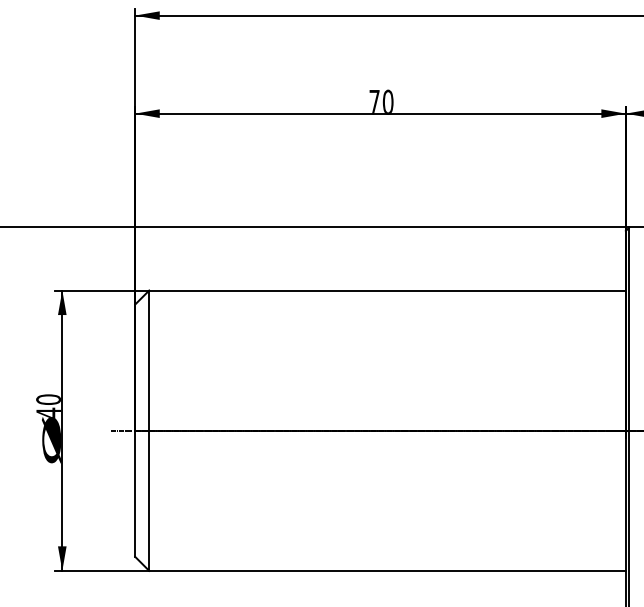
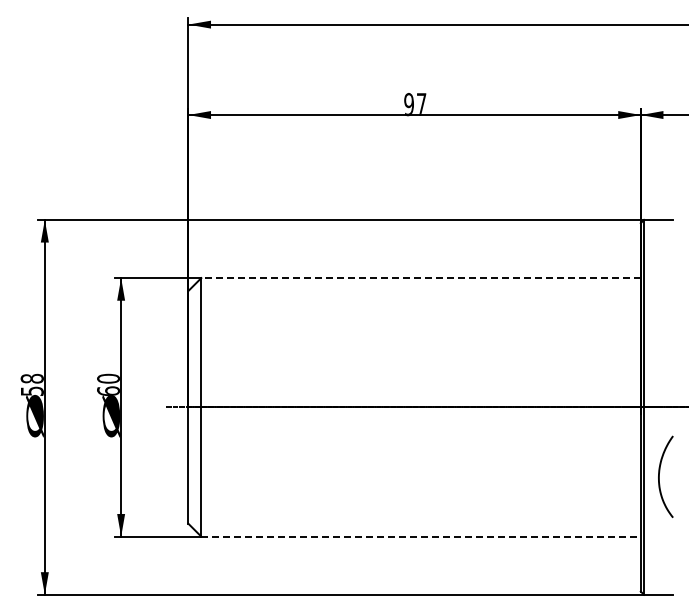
text: (381, 102) -> (415, 104), 70 -> 97
line: (388, 290) -> (421, 278), solid -> dashed
text: (48, 412) -> (108, 390), 40 -> 60
line: (388, 570) -> (421, 536), solid -> dashed

